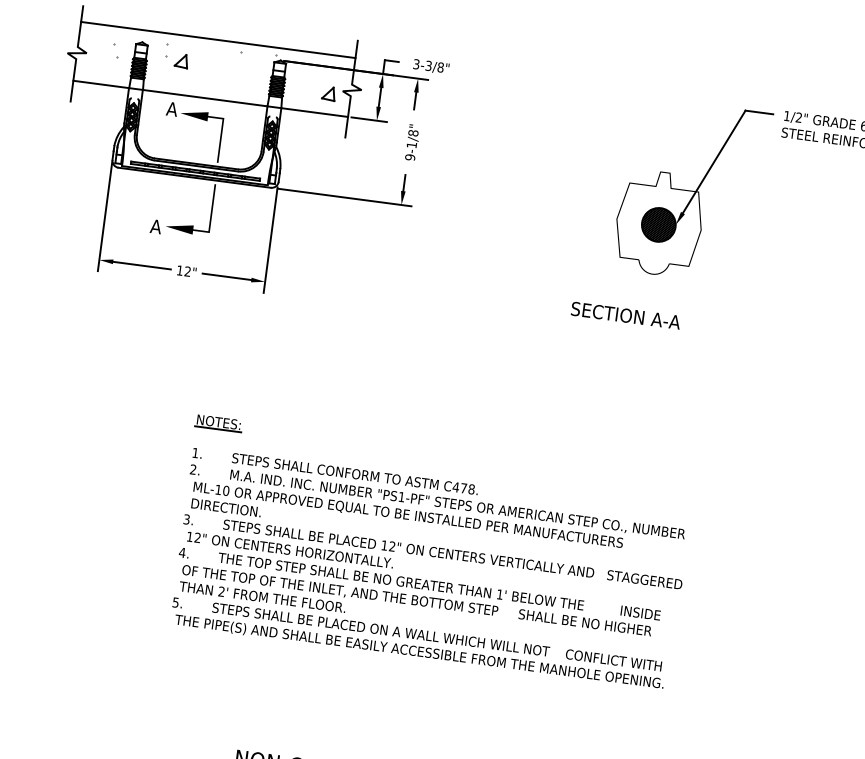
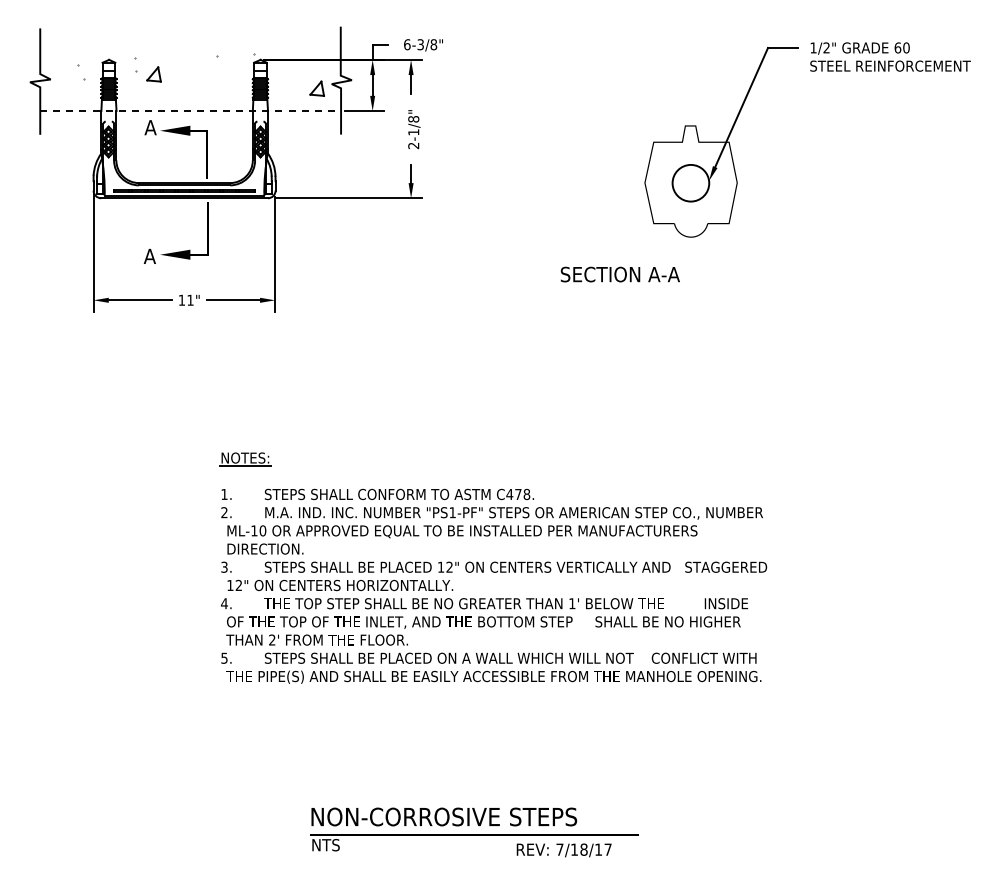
line: (218, 39) -> (190, 46), removed
text: (416, 64) -> (407, 44), 3-3/8" -> 6-3/8"
line: (211, 99) -> (191, 111), solid -> dashed
text: (410, 157) -> (413, 145), 9-1/8" -> 2-1/8"
hatch: (658, 224) -> (690, 182), removed
text: (187, 270) -> (190, 299), 12" -> 11"
text: (625, 315) -> (619, 274), moved

